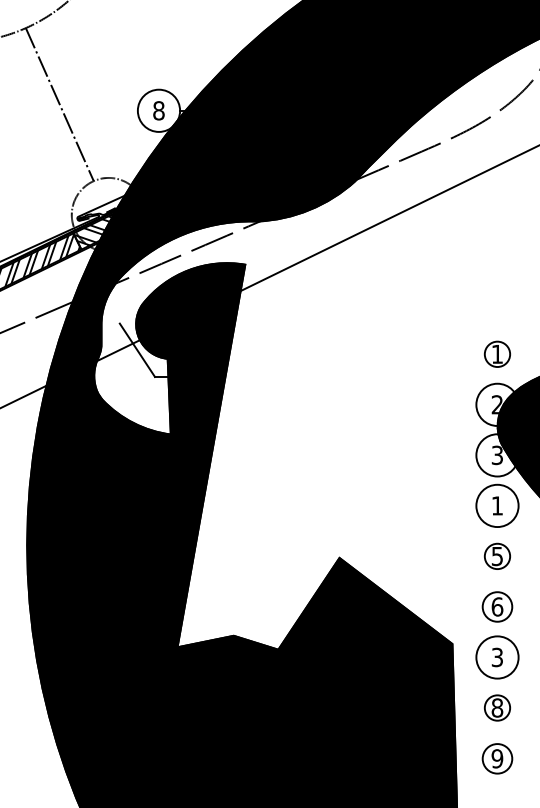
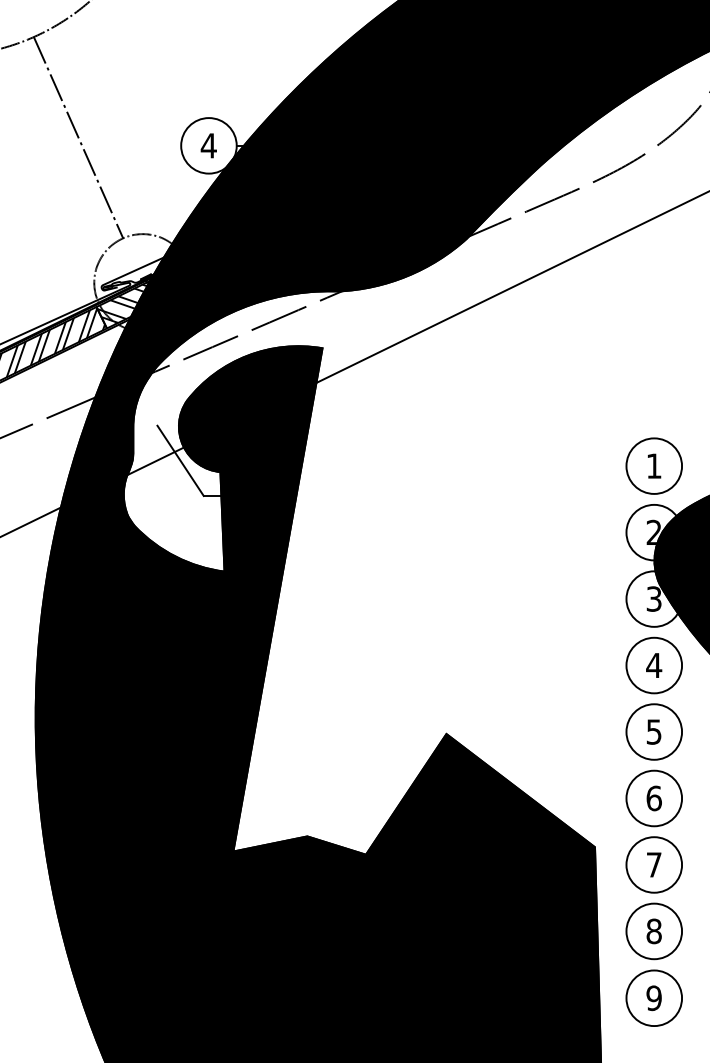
text: (158, 110) -> (208, 145), 8 -> 4
circle: (497, 353) -> (654, 465), size x1.67
text: (497, 505) -> (654, 665), 1 -> 4
circle: (497, 556) -> (654, 731), size x1.67
circle: (497, 606) -> (654, 798), size x1.43
text: (496, 657) -> (653, 864), 3 -> 7
circle: (497, 708) -> (654, 931), size x1.67
circle: (497, 759) -> (654, 998), size x1.43

